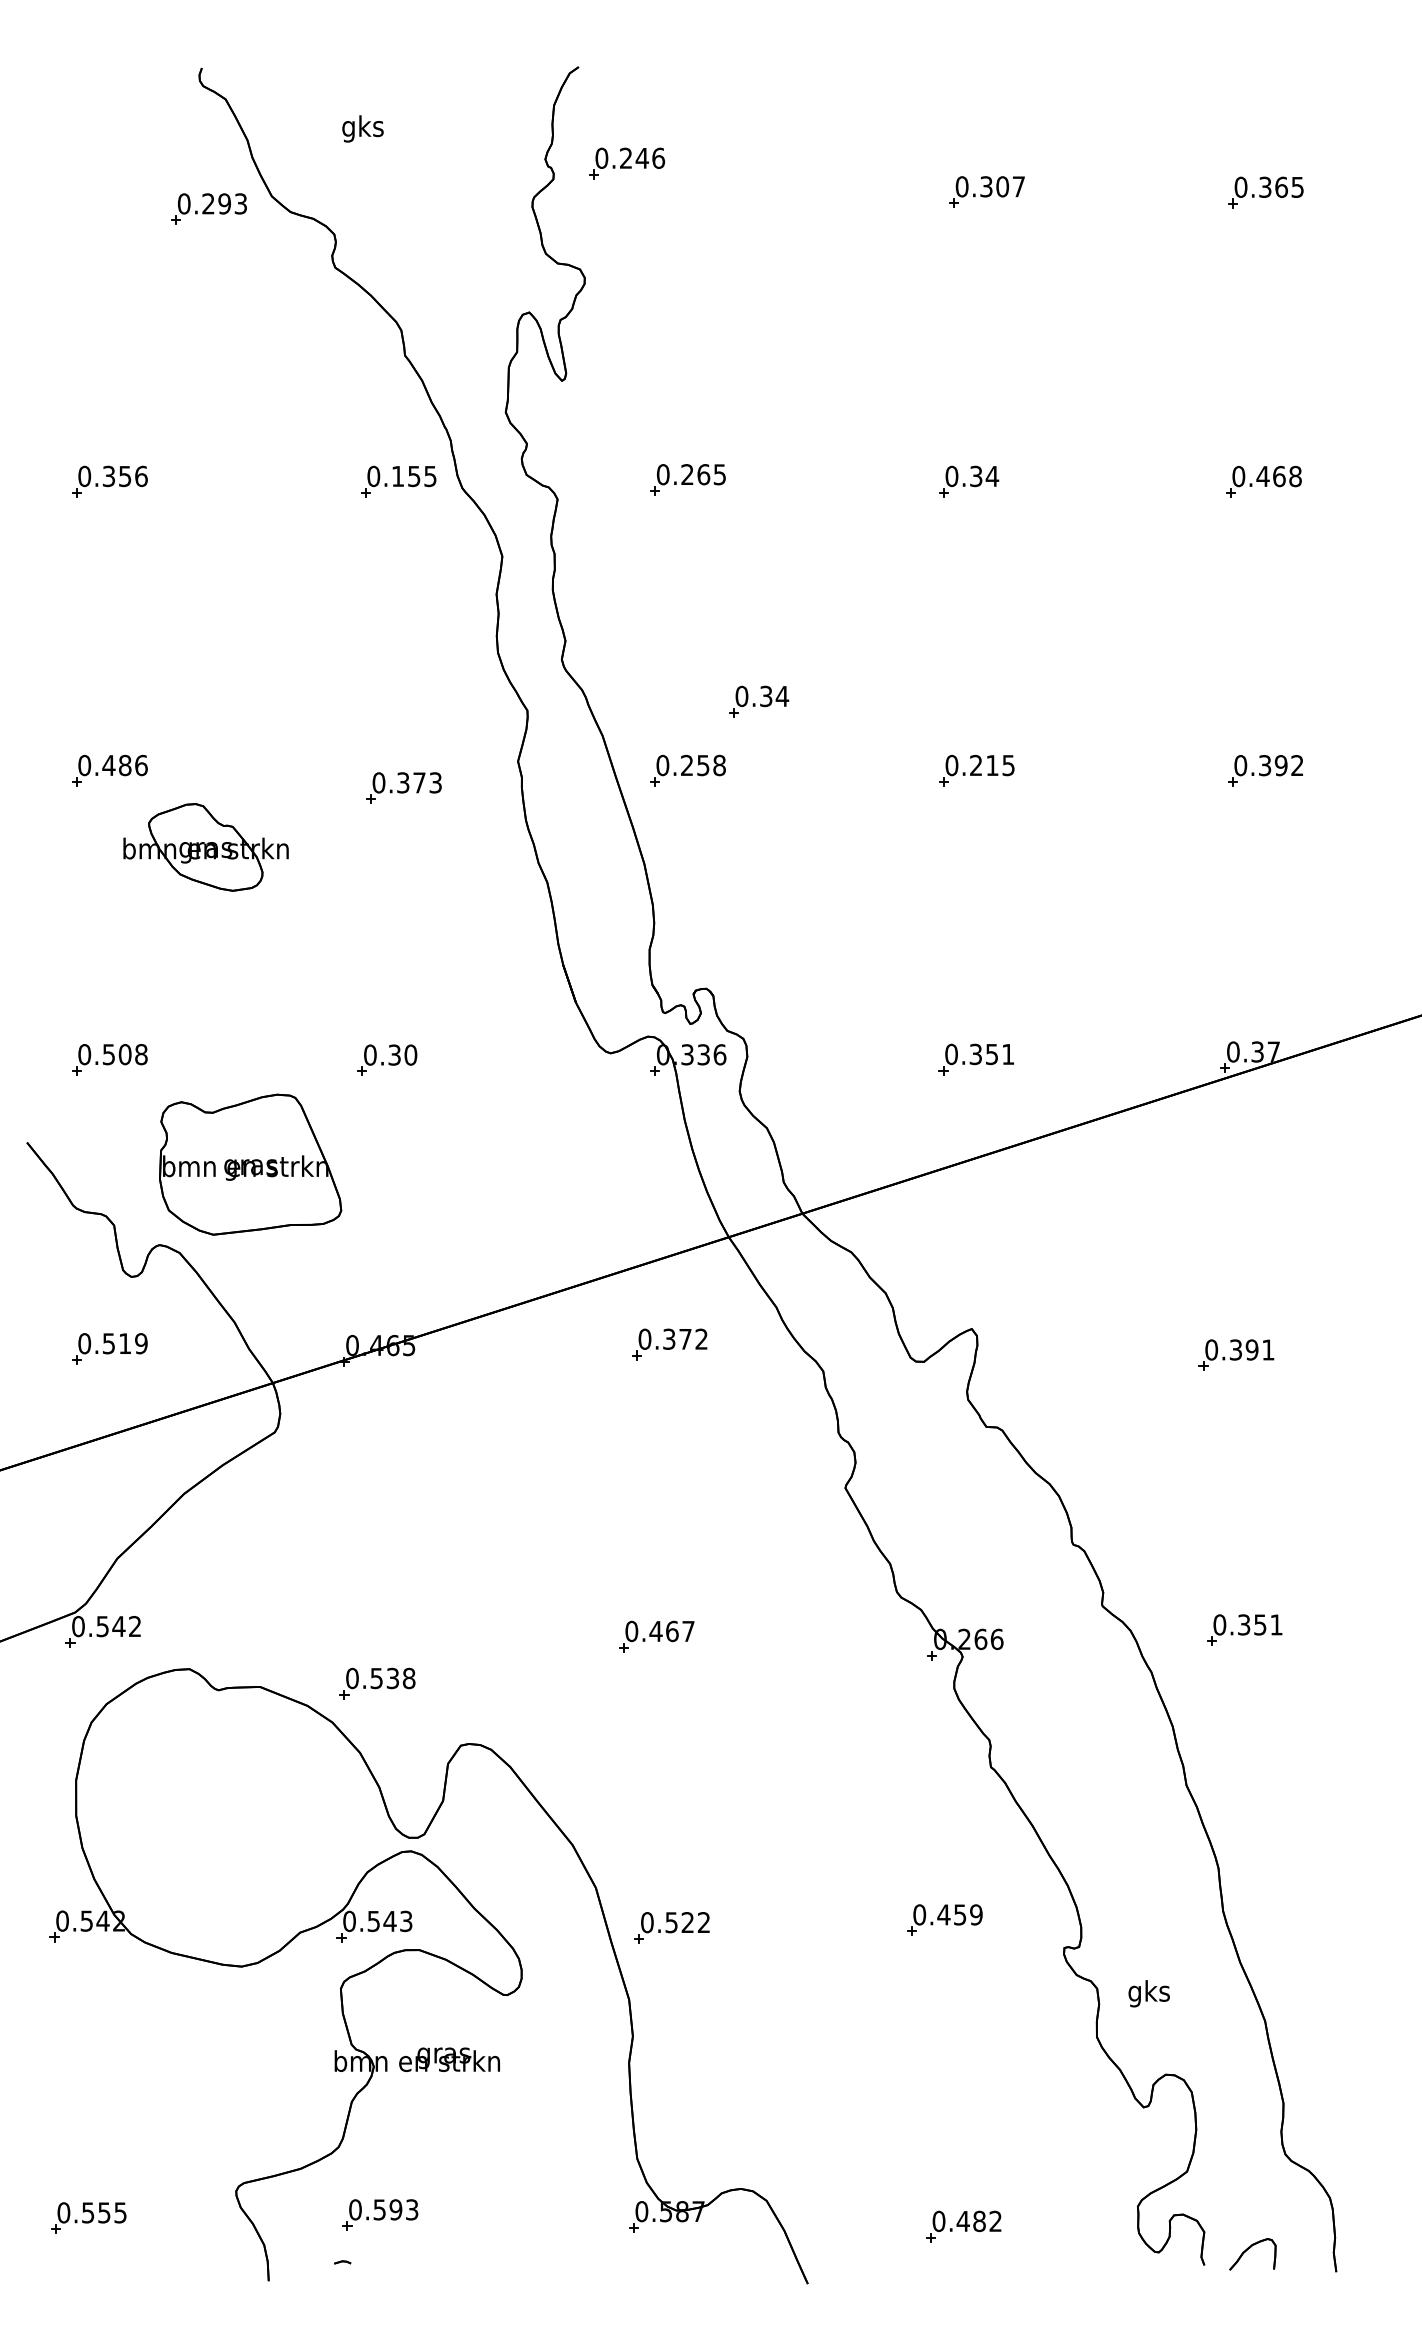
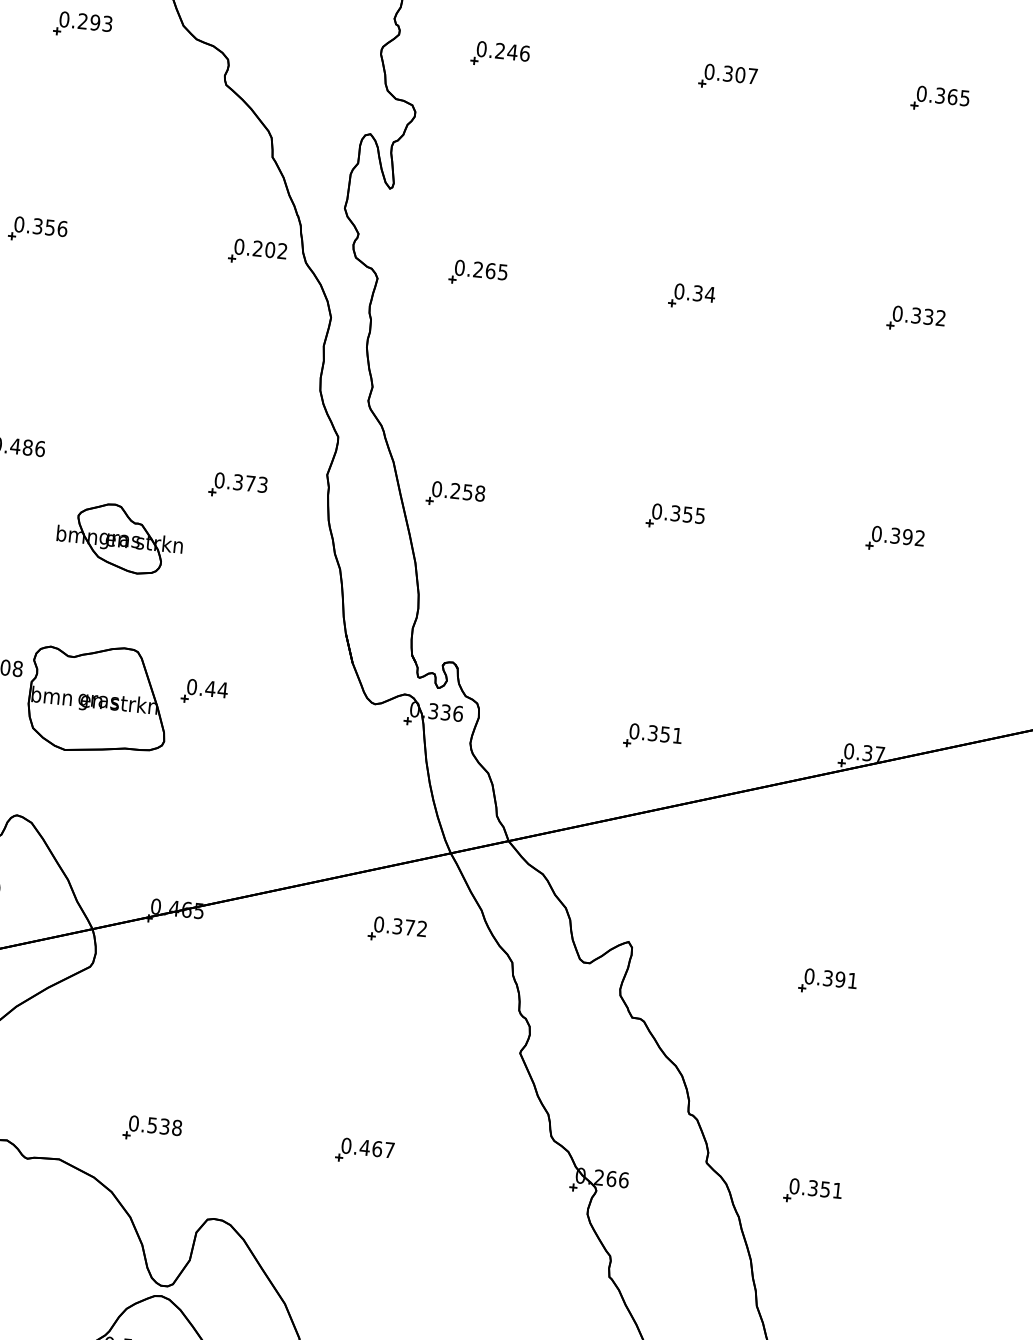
part: (627, 163) -> (500, 55), moved
part: (208, 208) -> (82, 24), moved
text: (413, 476) -> (269, 250), 0.155 -> 0.202
text: (1278, 476) -> (927, 316), 0.468 -> 0.332
part: (759, 701) -> (515, 447), removed
text: (984, 765) -> (681, 514), 0.215 -> 0.355
part: (205, 847) -> (119, 538), moved
text: (402, 1054) -> (216, 689), 0.30 -> 0.44
part: (250, 1164) -> (98, 699), moved
part: (377, 1683) -> (152, 1129), moved

